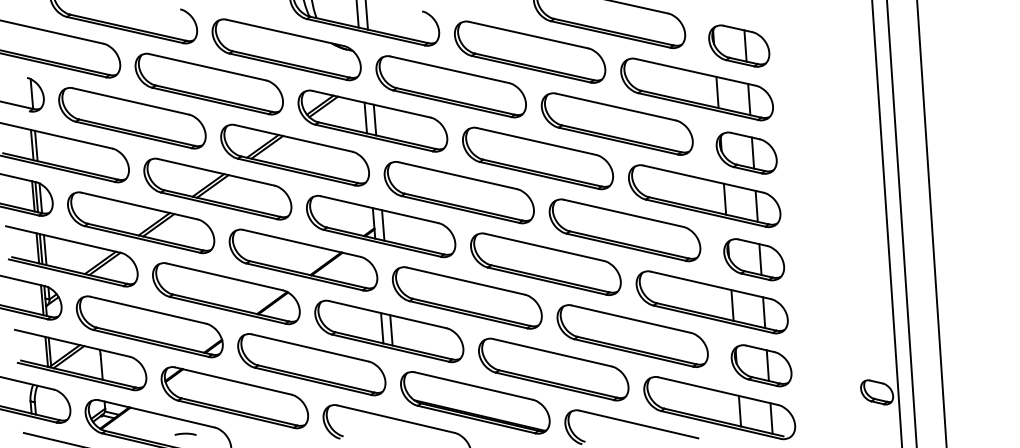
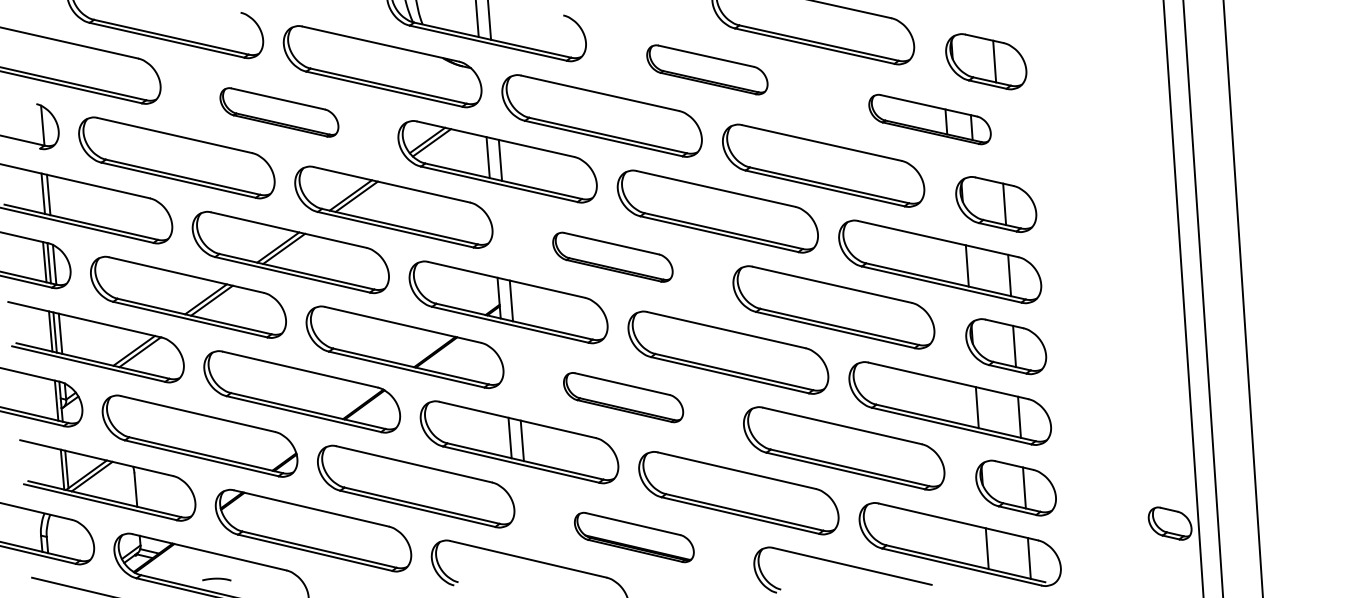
part: (530, 51) -> (707, 69), size x0.6
part: (209, 84) -> (279, 112), size x0.6
part: (696, 89) -> (929, 119), size x0.6
part: (459, 192) -> (612, 257), size x0.6
part: (467, 297) -> (623, 397), size x0.6
part: (475, 402) -> (634, 537), size x0.6
curve: (185, 434) -> (216, 579), moved

